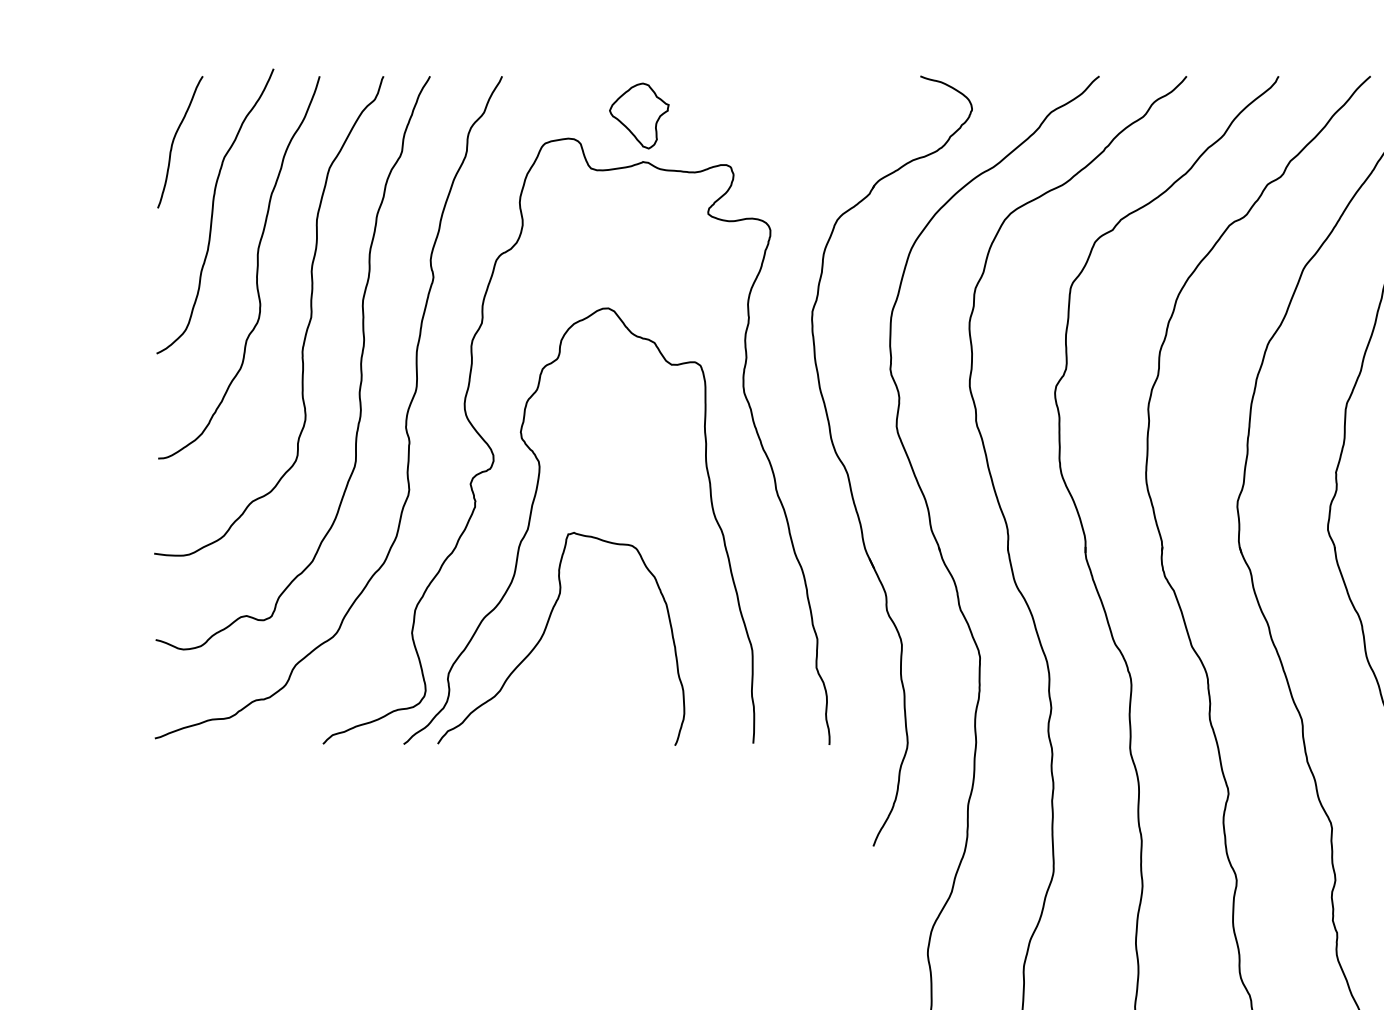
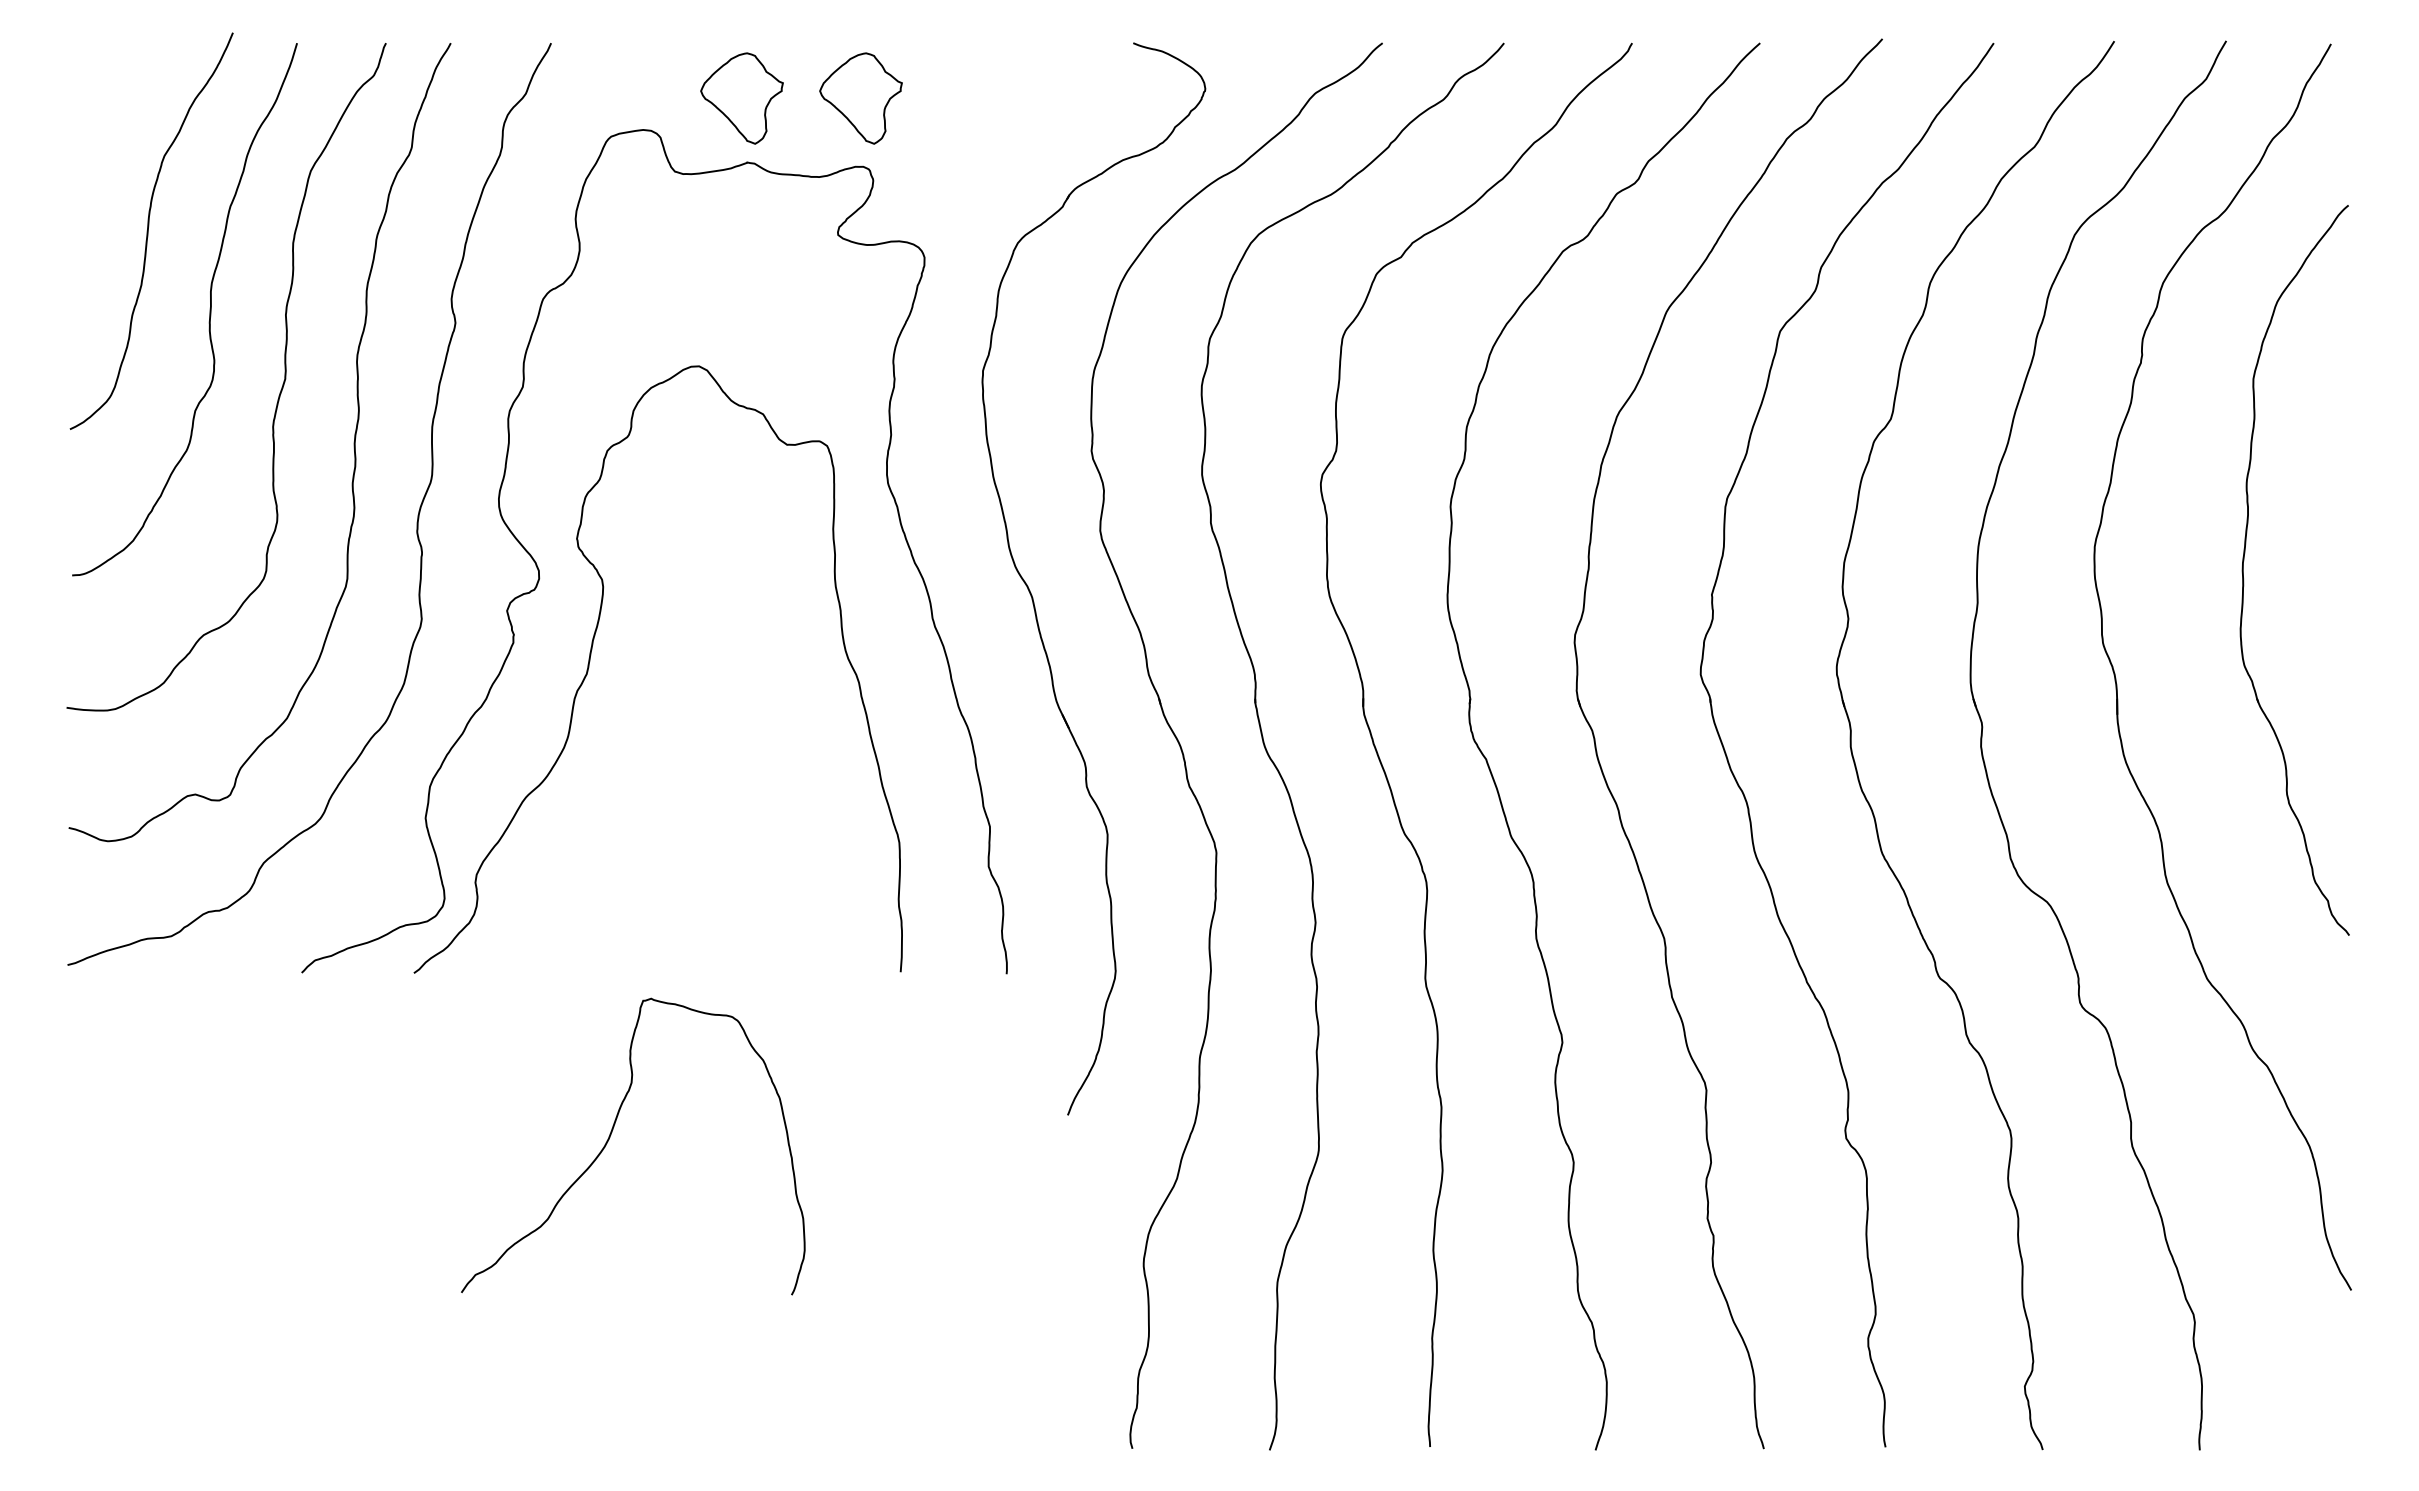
part: (724, 116) -> (860, 98), added
curve: (174, 140) -> (94, 132), removed
curve: (545, 631) -> (611, 1135), moved

